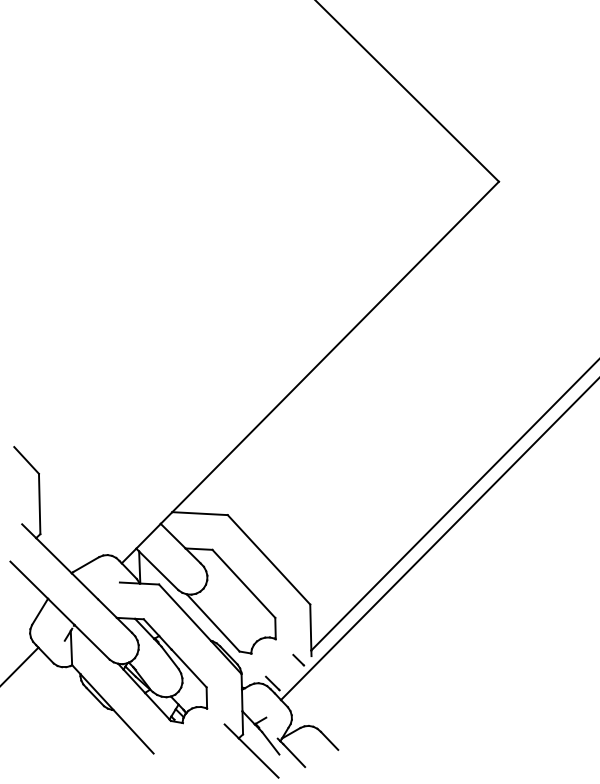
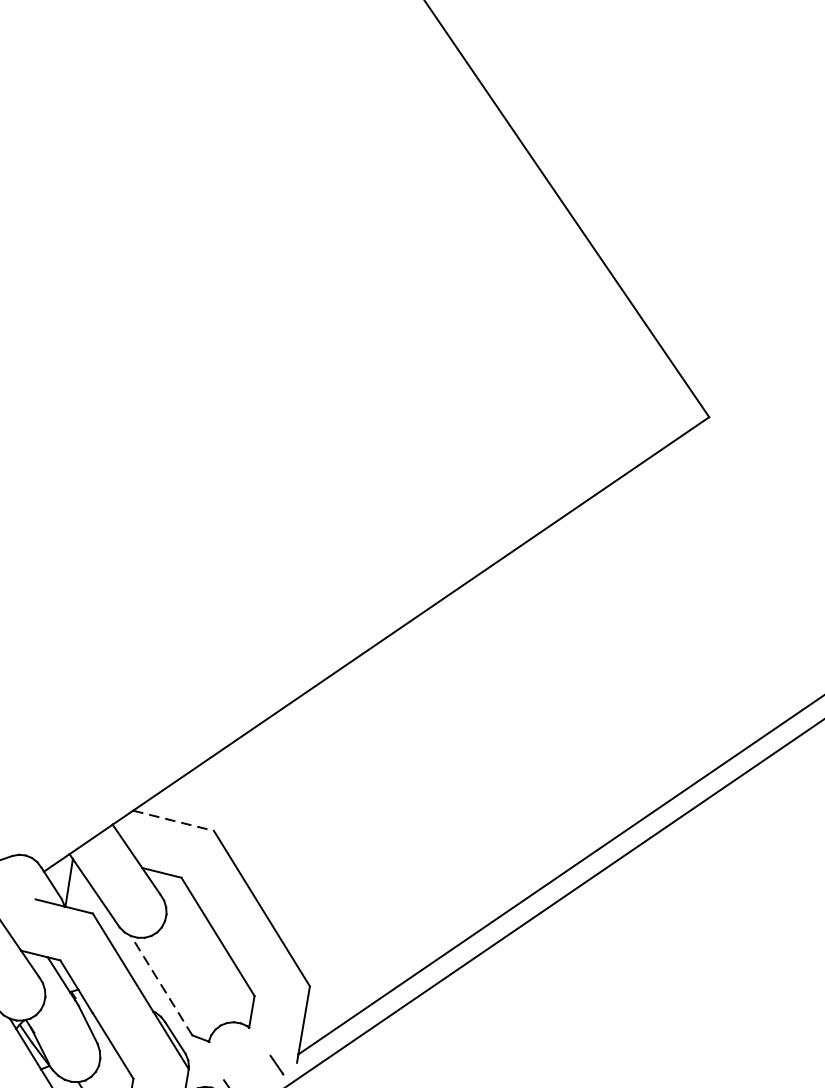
line: (200, 513) -> (174, 820), solid -> dashed
line: (213, 622) -> (162, 985), solid -> dashed

